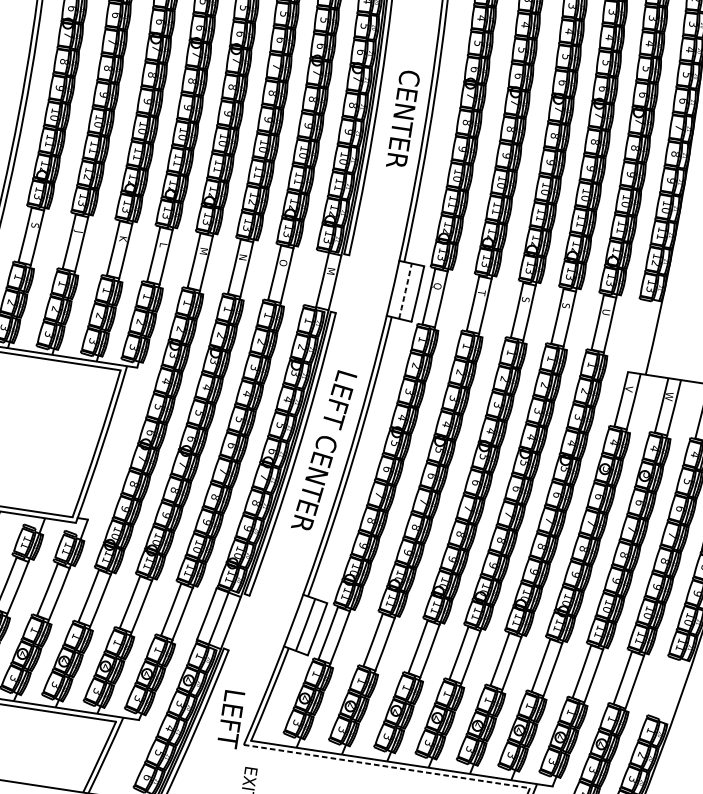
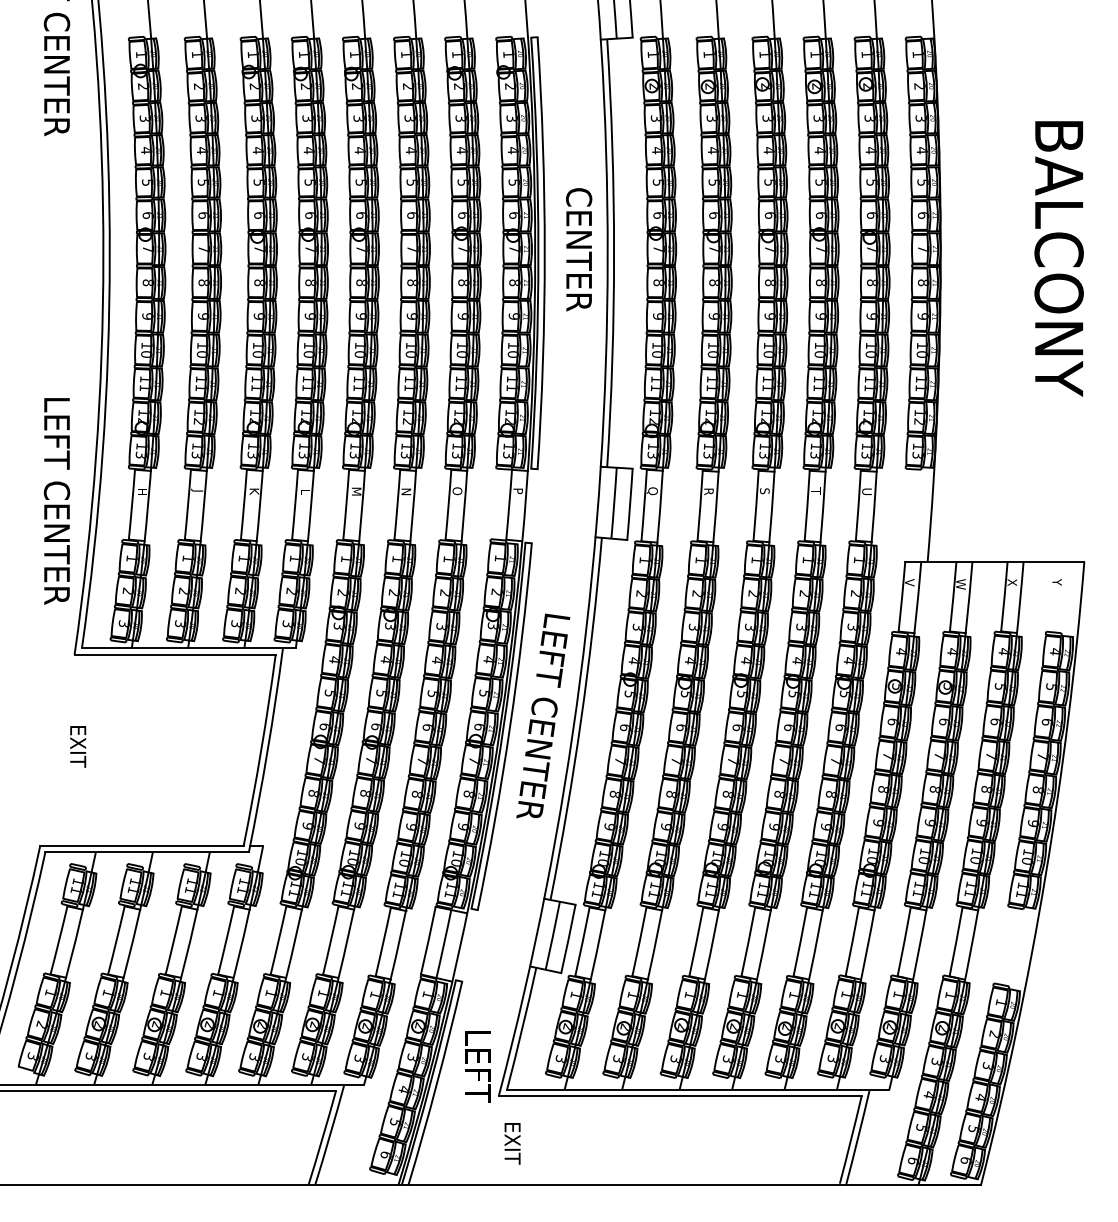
text: (403, 119) -> (579, 249), moved
text: (35, 225) -> (142, 491), S -> H
text: (330, 271) -> (517, 492), M -> P
arc: (405, 291) -> (614, 503), dashed -> solid
text: (481, 293) -> (708, 491), T -> R
text: (565, 305) -> (815, 490), S -> T
line: (387, 766) -> (680, 1096), dashed -> solid

